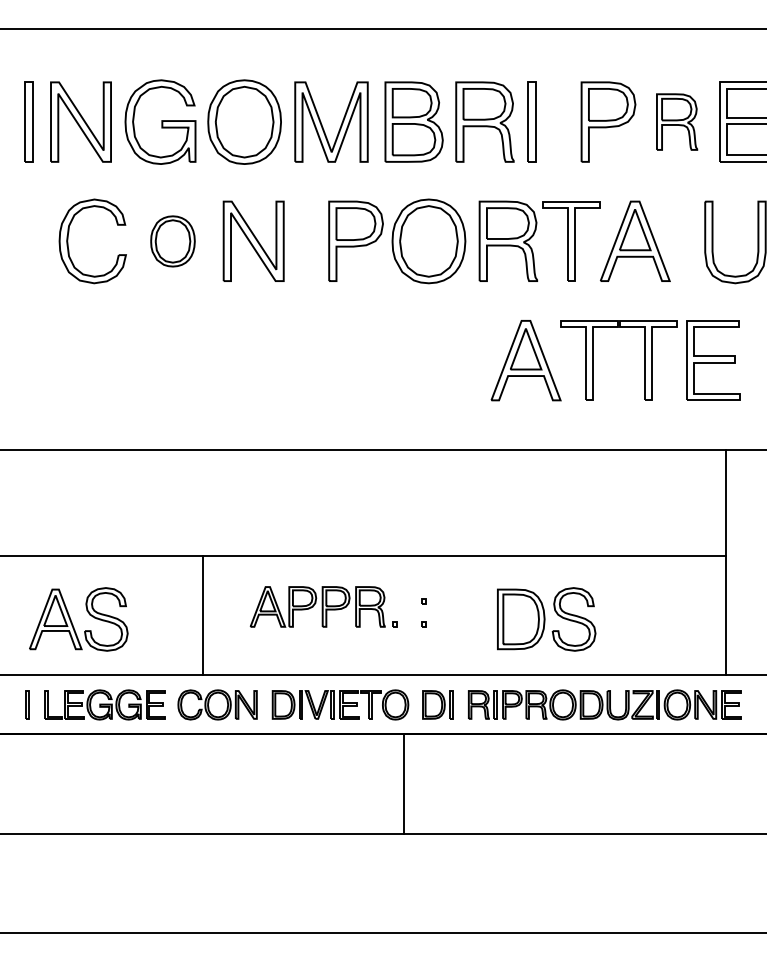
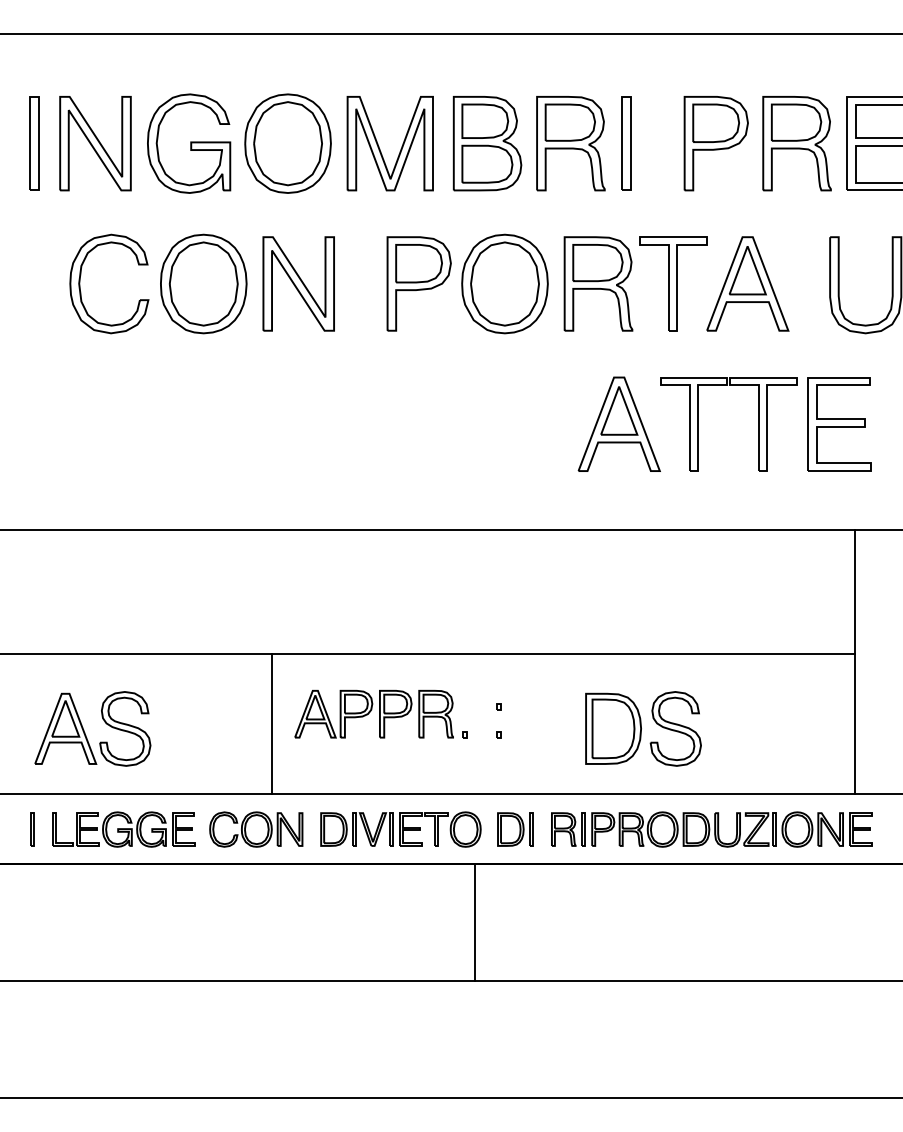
part: (676, 121) -> (796, 142), size x1.43
part: (172, 241) -> (203, 284), size x1.67
line: (202, 614) -> (271, 723), moved

